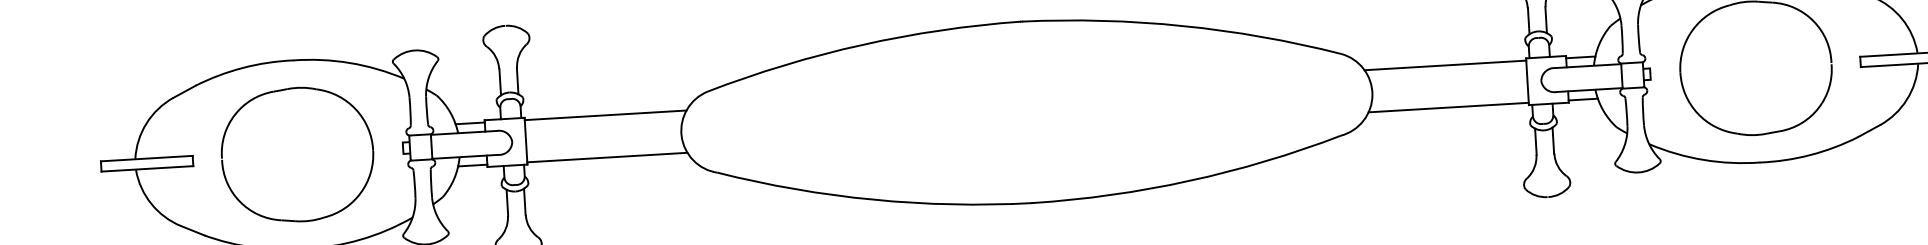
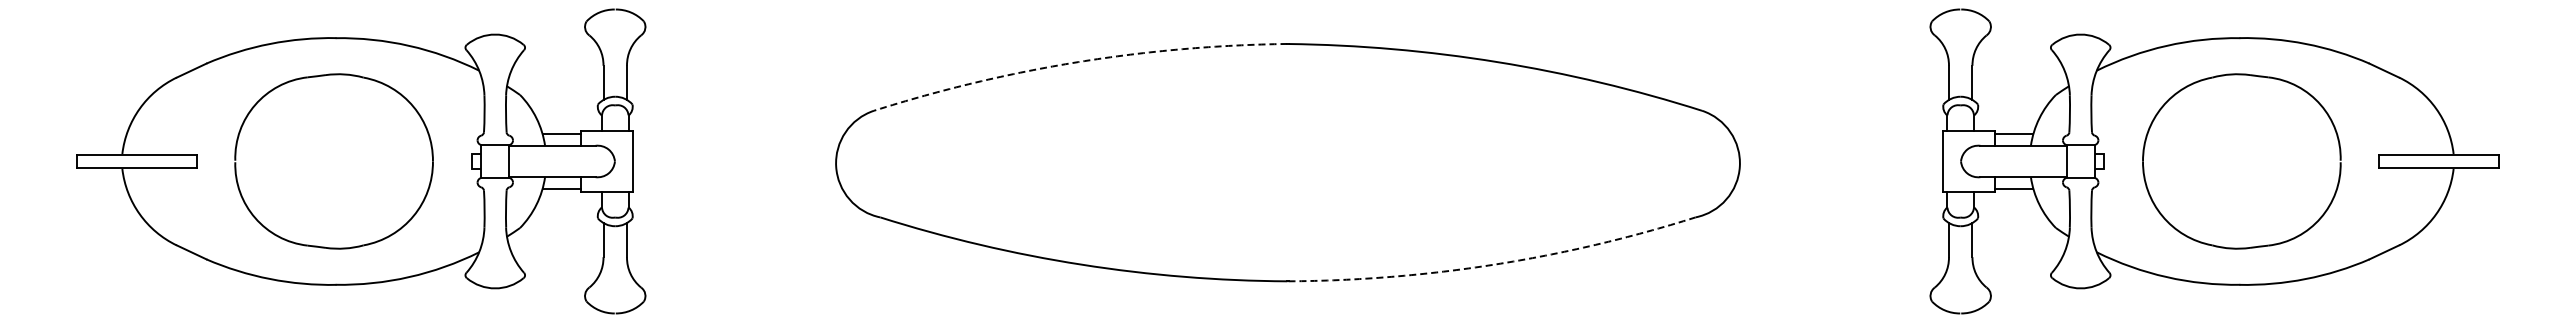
line: (862, 45) -> (1078, 62), solid -> dashed
line: (1445, 65) -> (1837, 133), removed
line: (1448, 107) -> (1838, 189), removed
line: (605, 115) -> (738, 133), removed
line: (607, 157) -> (737, 189), removed
arc: (1189, 180) -> (1494, 264), solid -> dashed

